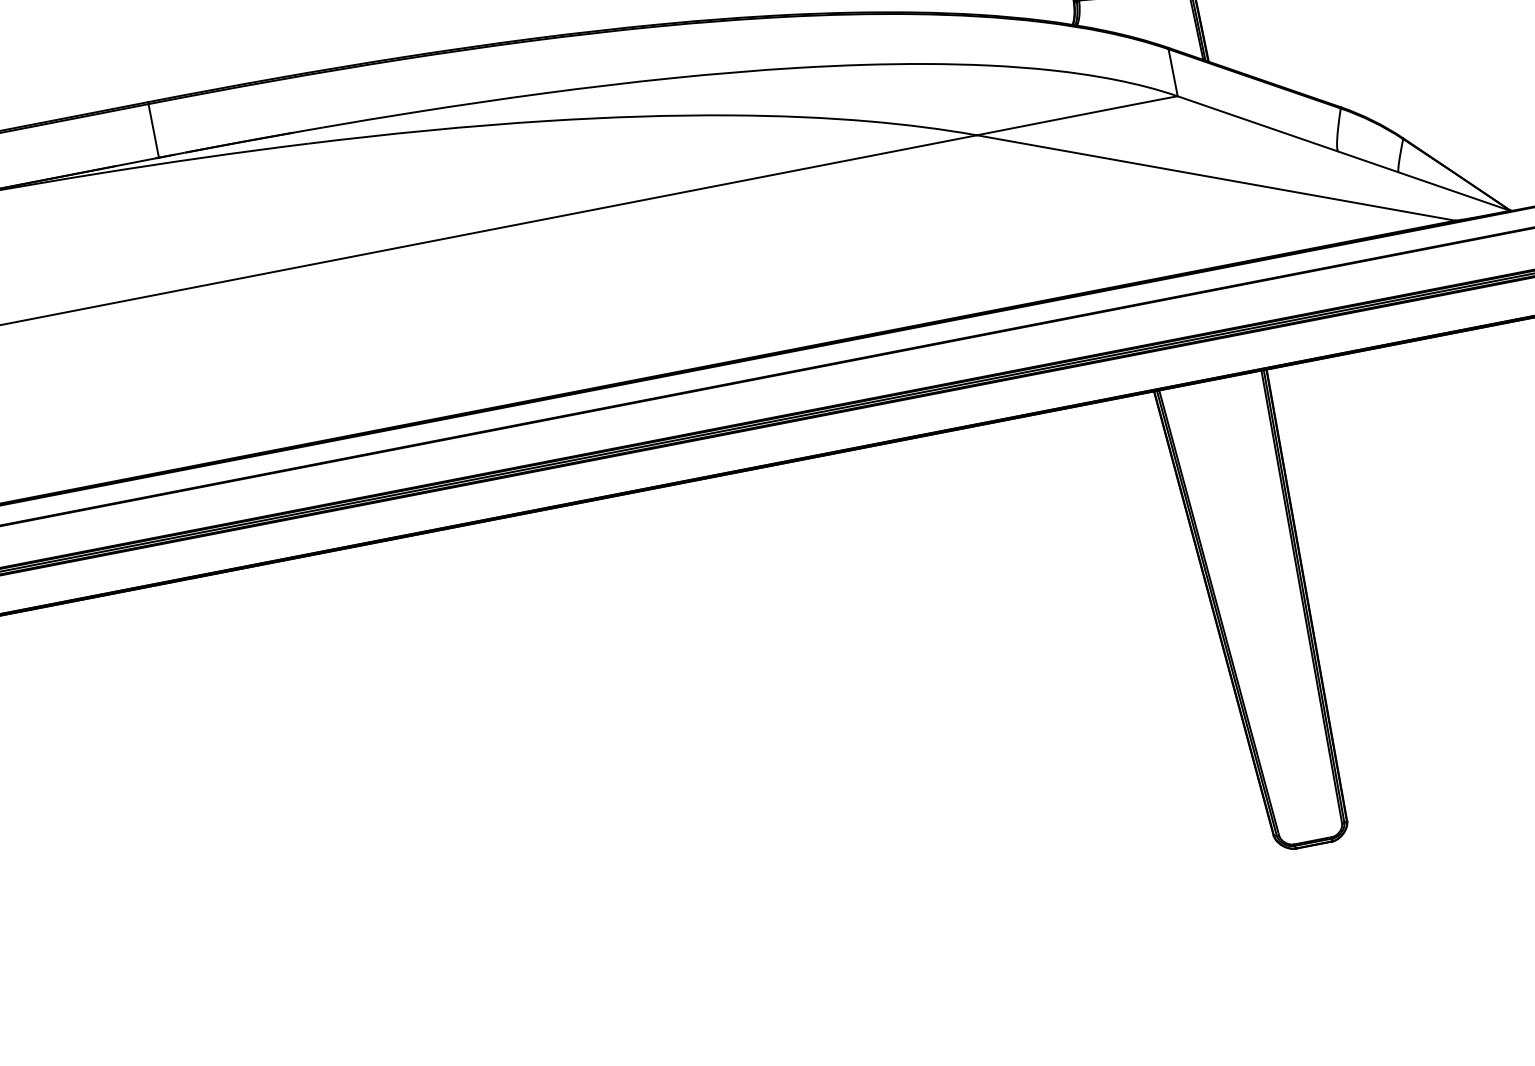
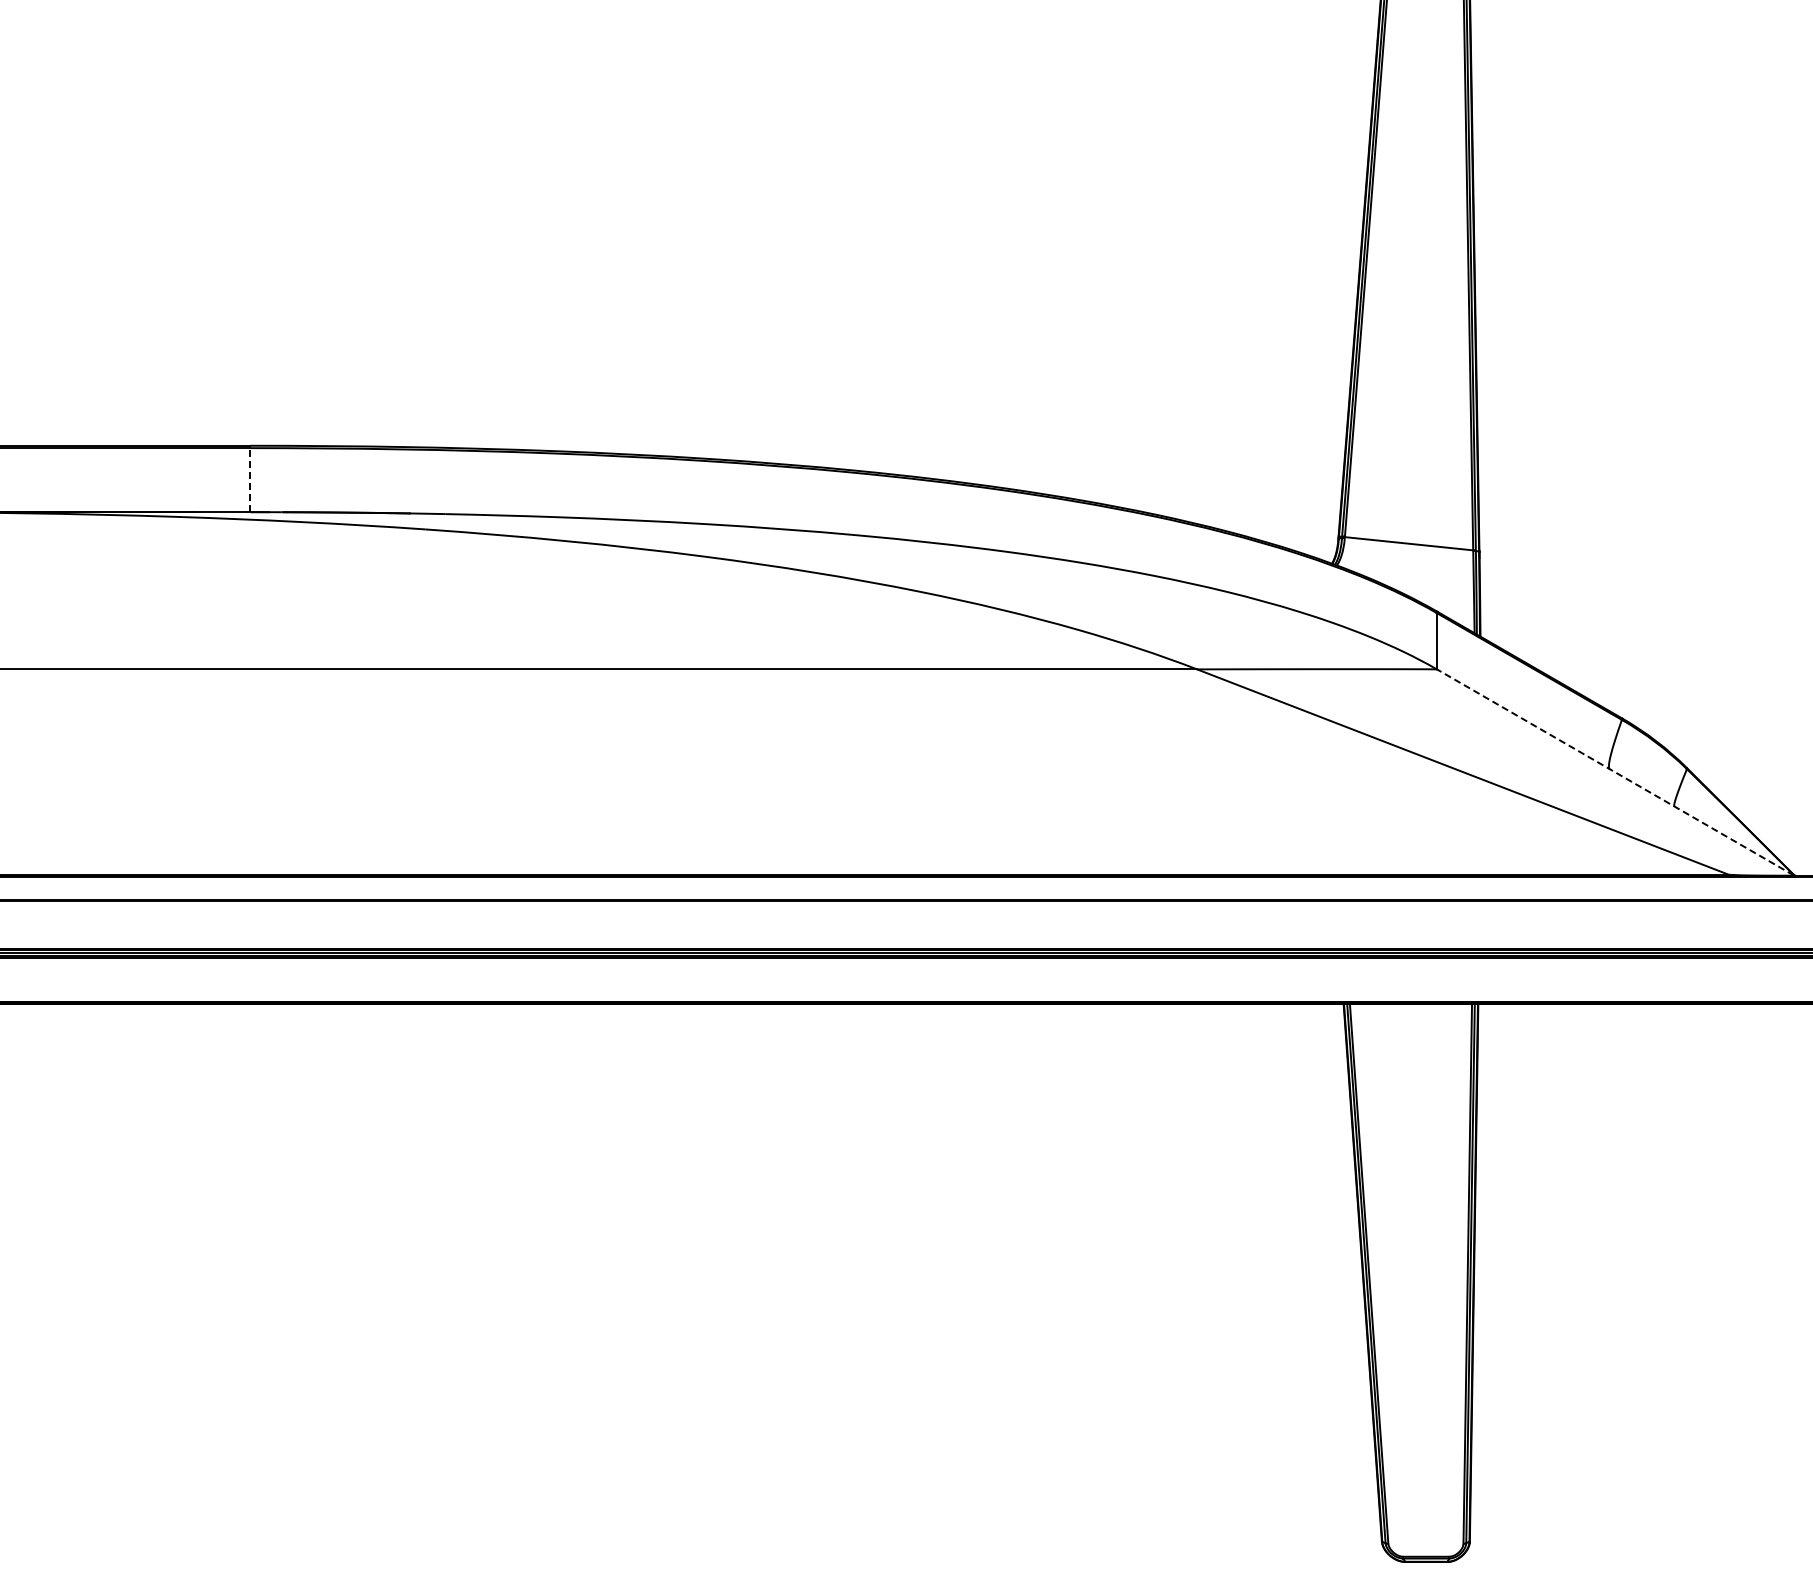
line: (153, 129) -> (250, 478), solid -> dashed
line: (1343, 153) -> (1615, 772), solid -> dashed

